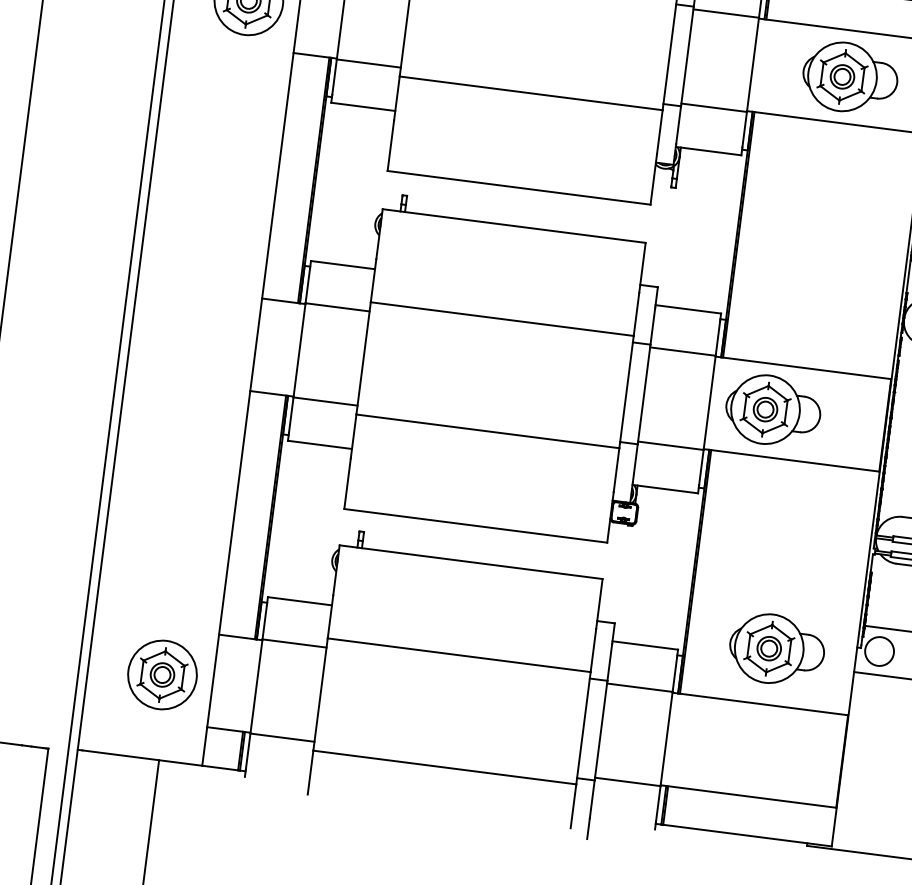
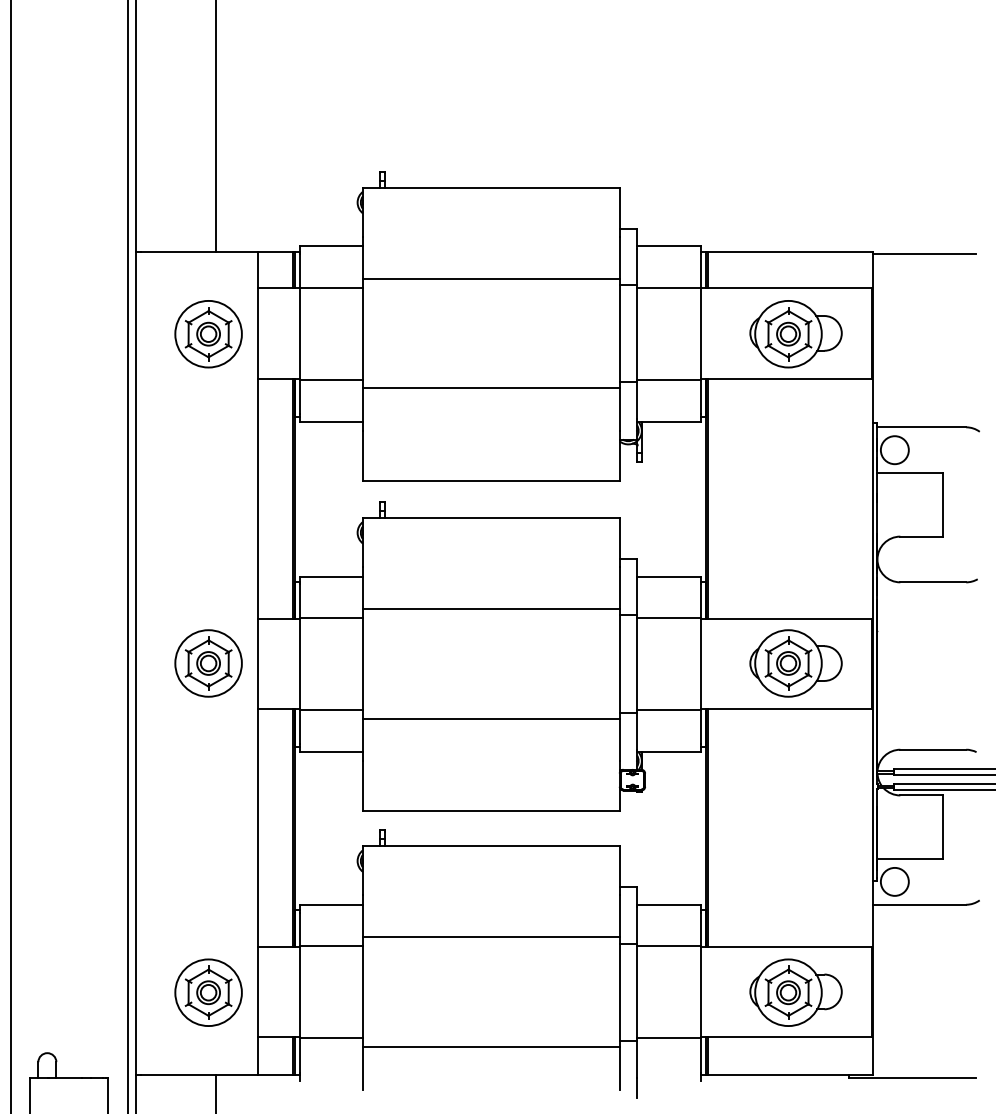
part: (205, 337) -> (208, 663), added
part: (772, 410) -> (795, 663), moved
part: (776, 649) -> (795, 992), moved

